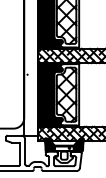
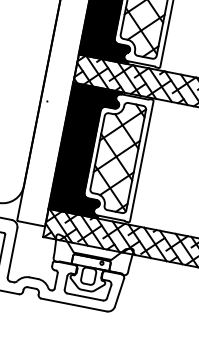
hatch: (63, 144) -> (91, 253), removed

